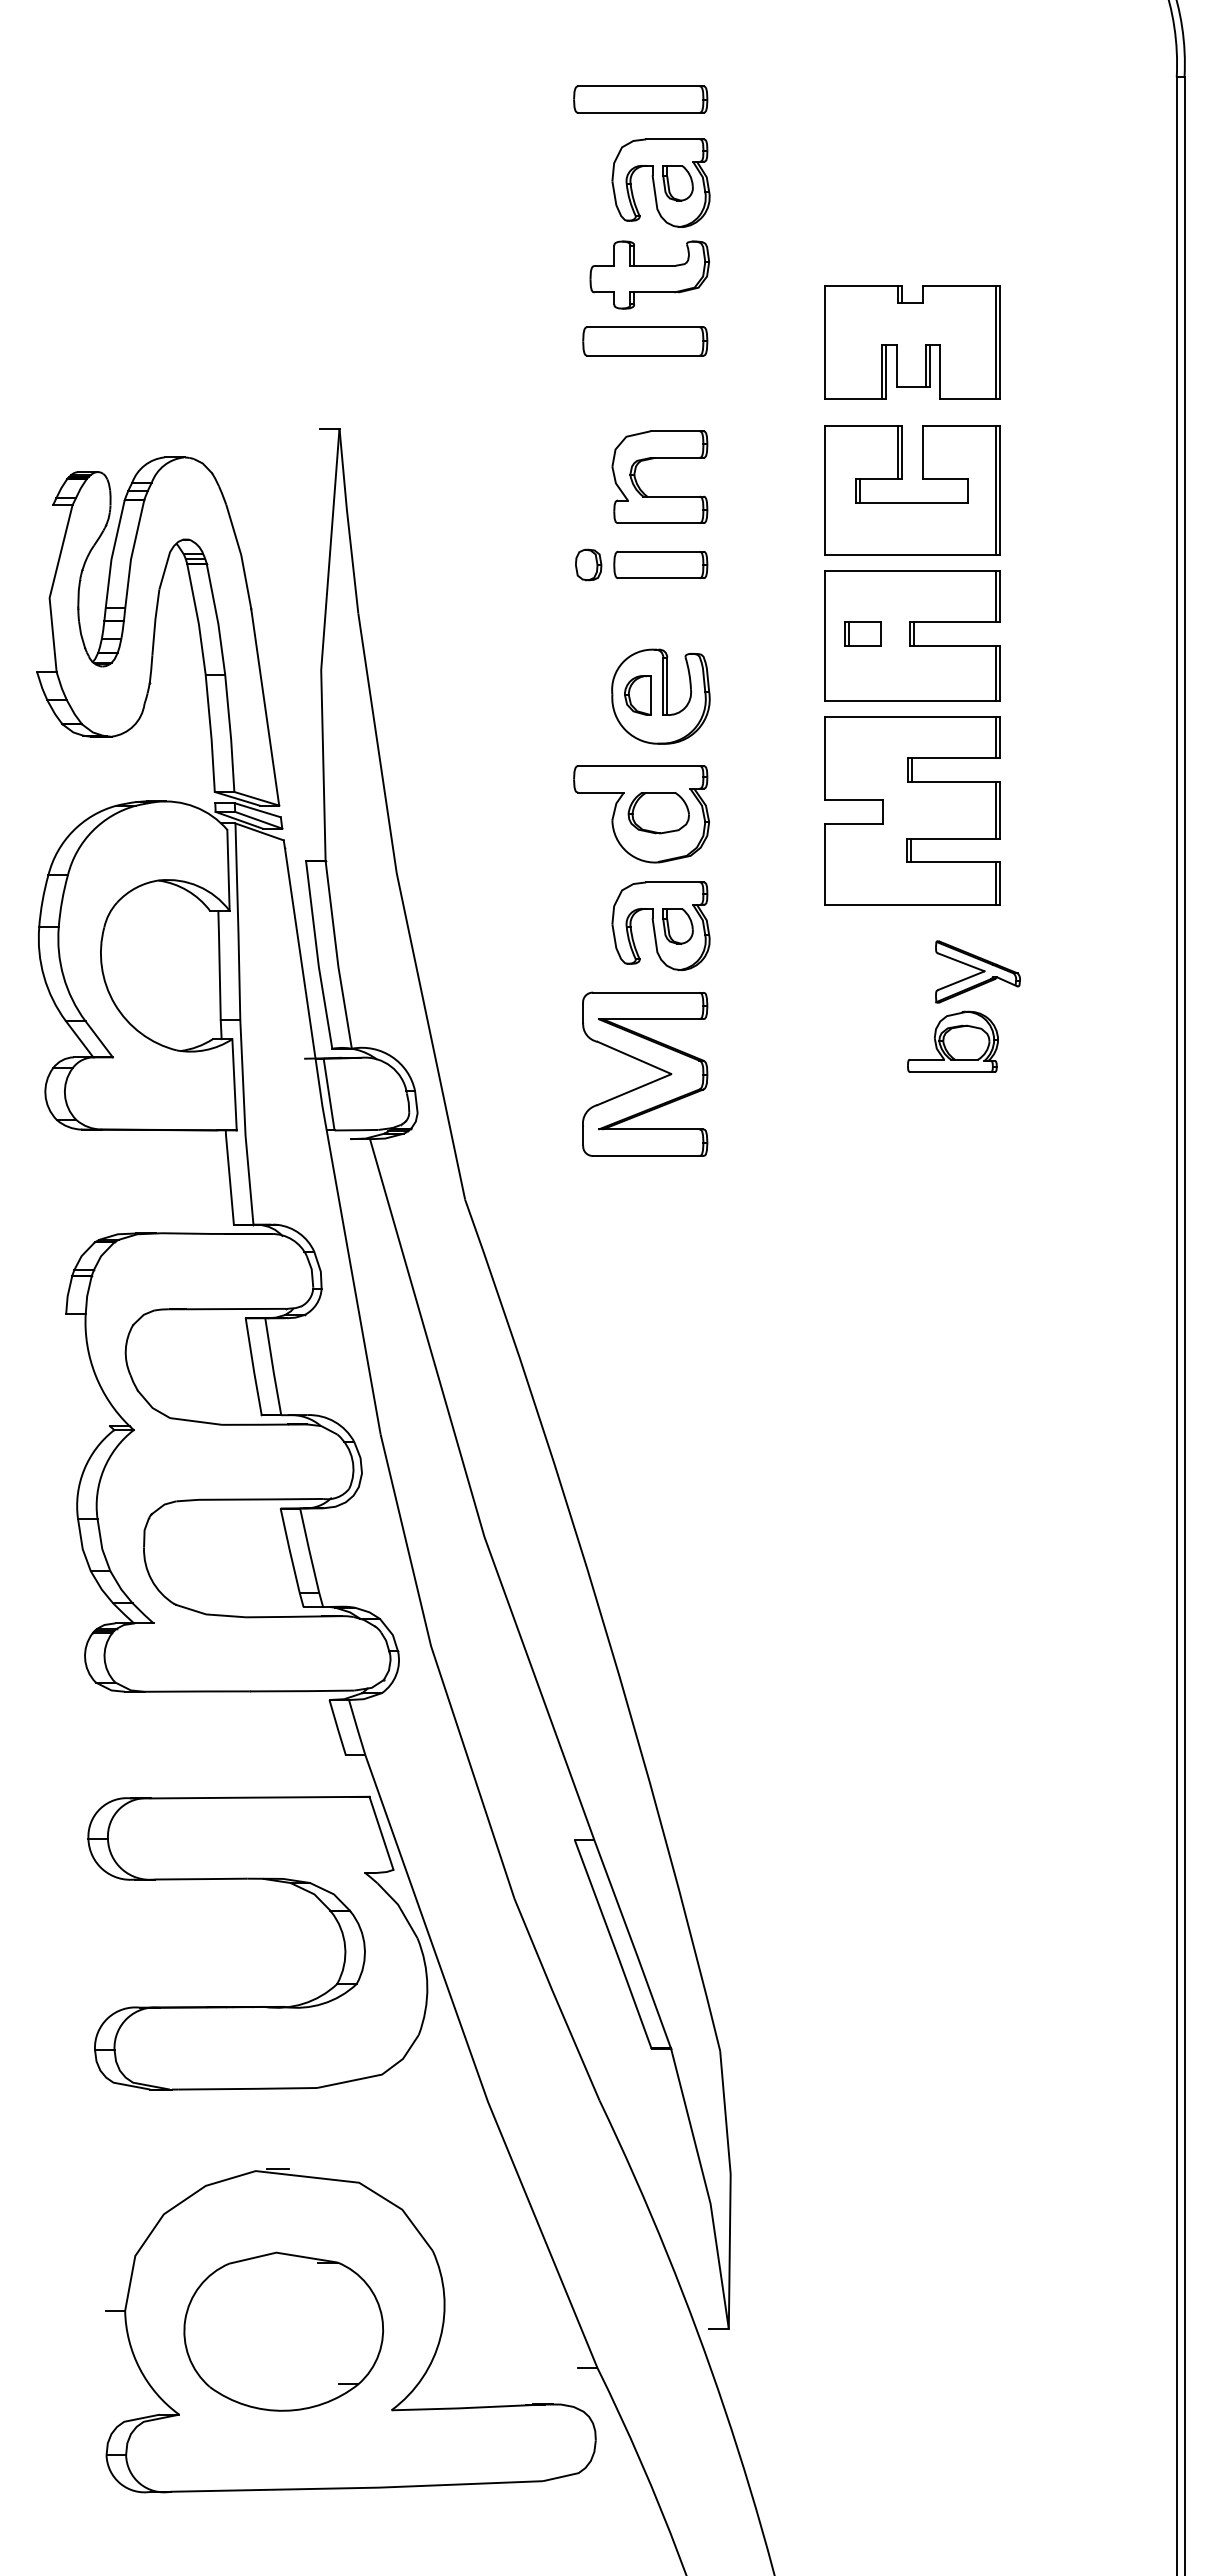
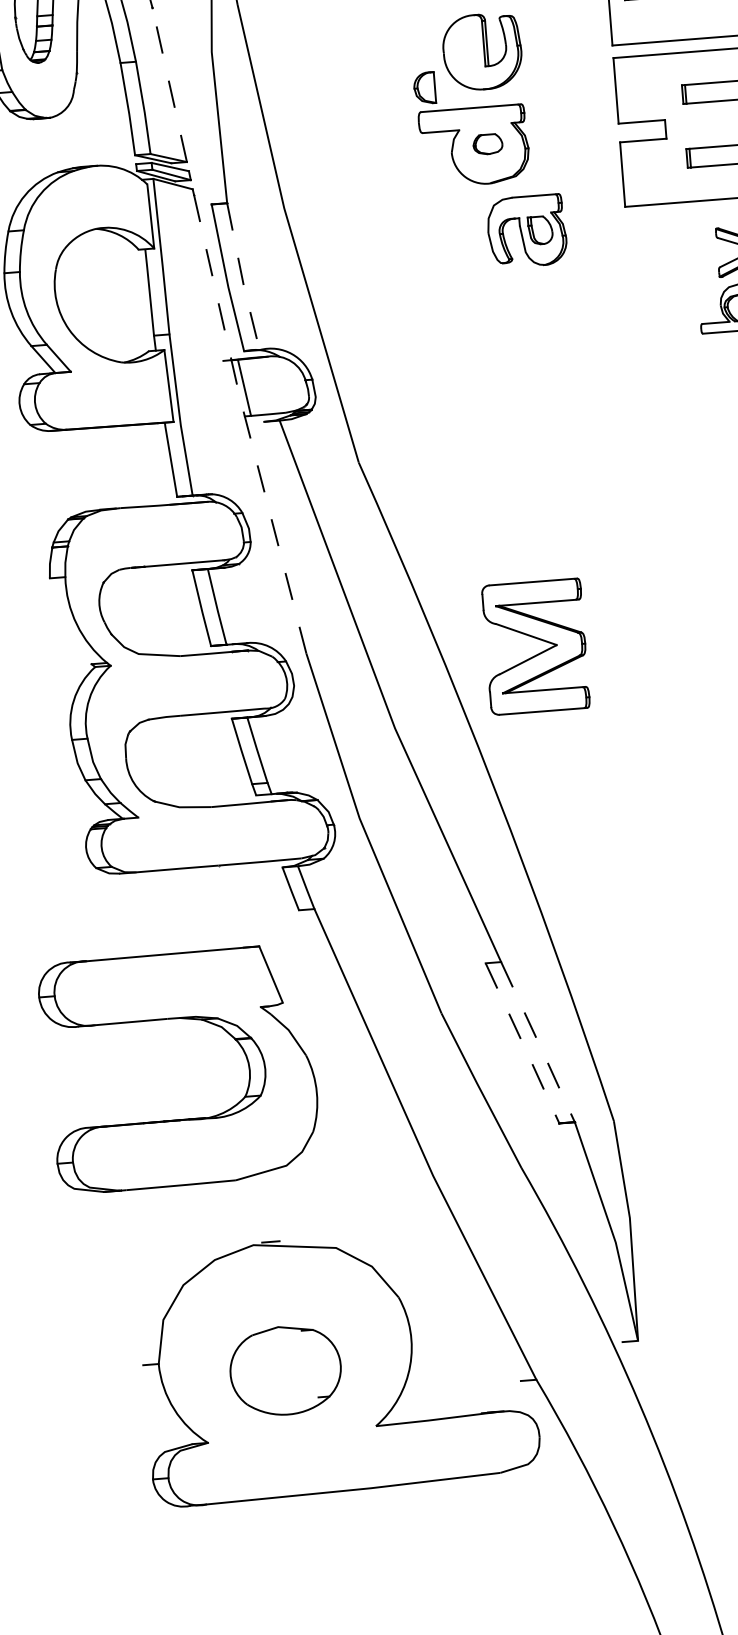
part: (637, 695) -> (424, 88), moved
line: (265, 706) -> (169, 84), solid -> dashed
part: (658, 813) -> (487, 144), size x0.6
part: (660, 926) -> (526, 231), moved
line: (337, 956) -> (242, 277), solid -> dashed
part: (649, 1065) -> (538, 639), moved
line: (328, 1141) -> (246, 425), solid -> dashed
part: (265, 1880) -> (182, 1019), moved
line: (613, 1944) -> (522, 1043), solid -> dashed
line: (633, 1944) -> (538, 1042), solid -> dashed
part: (283, 2331) -> (285, 1370), size x0.7

